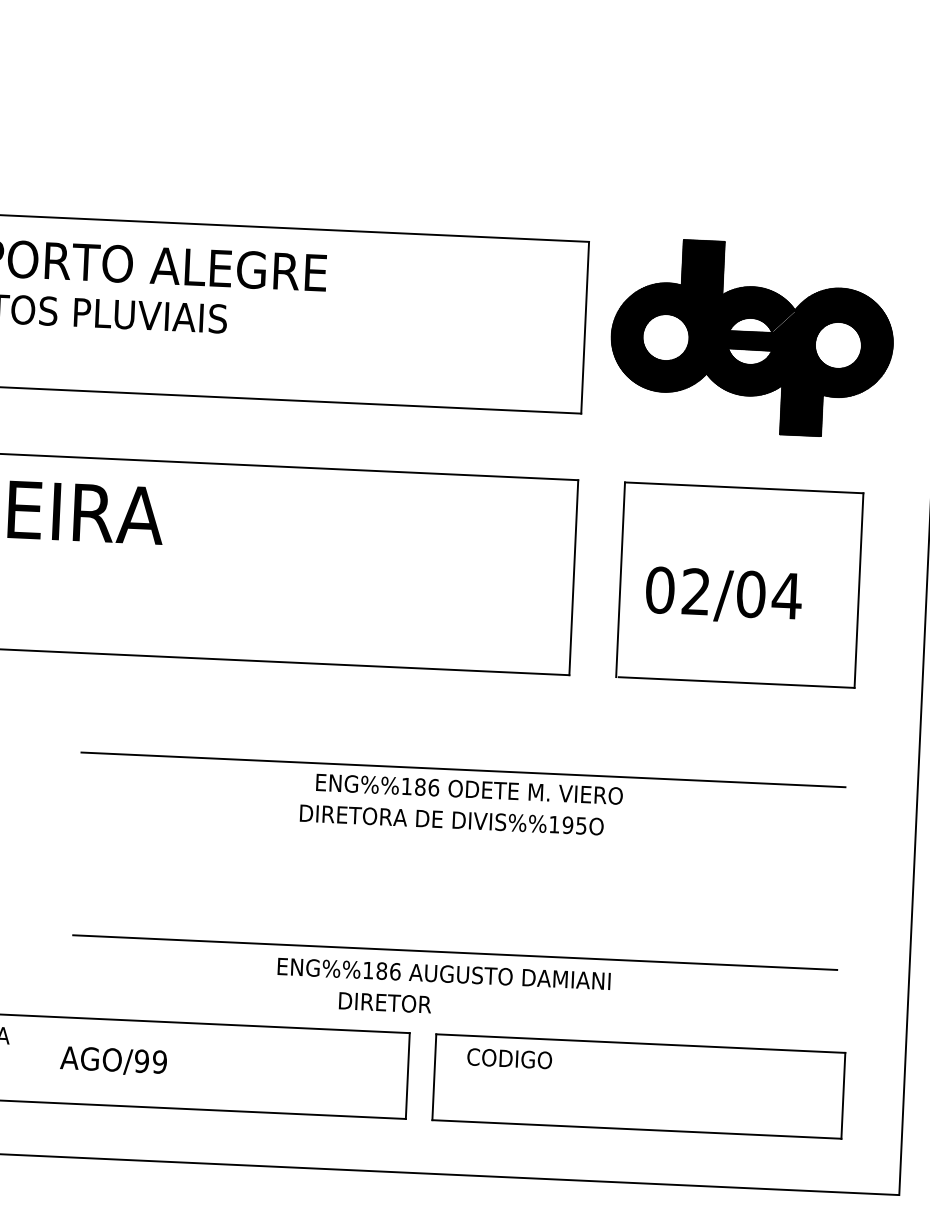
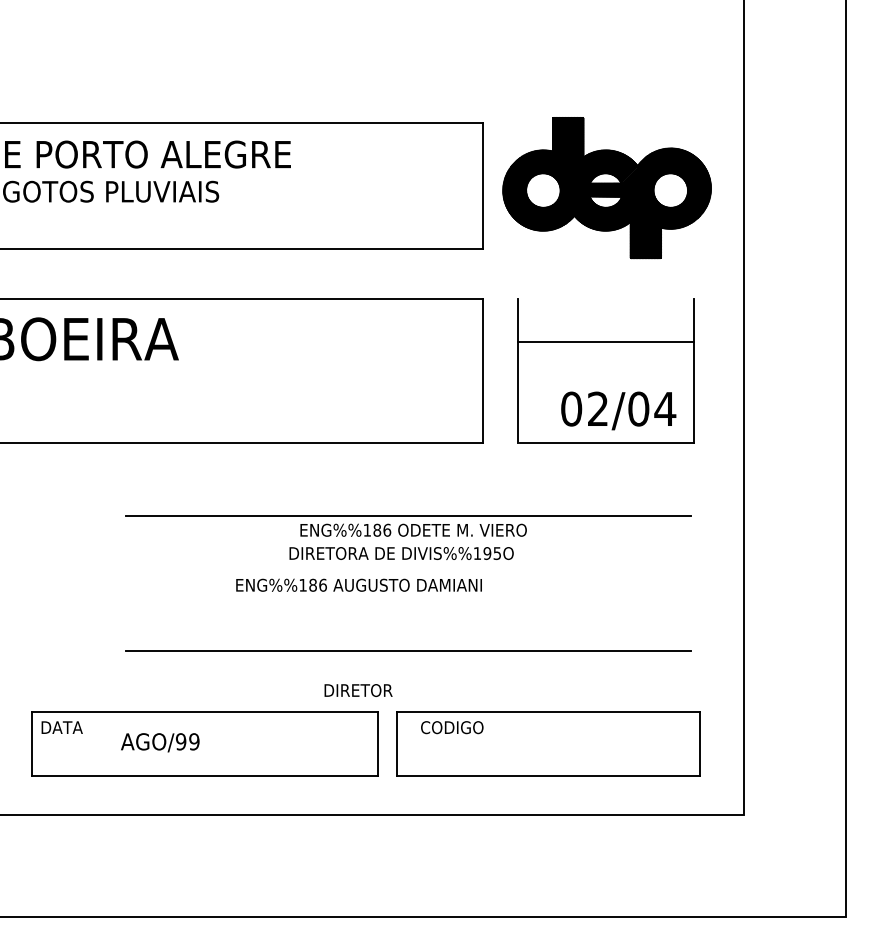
line: (744, 487) -> (606, 341), moved
text: (723, 595) -> (618, 410), moved
text: (443, 972) -> (358, 584), moved

